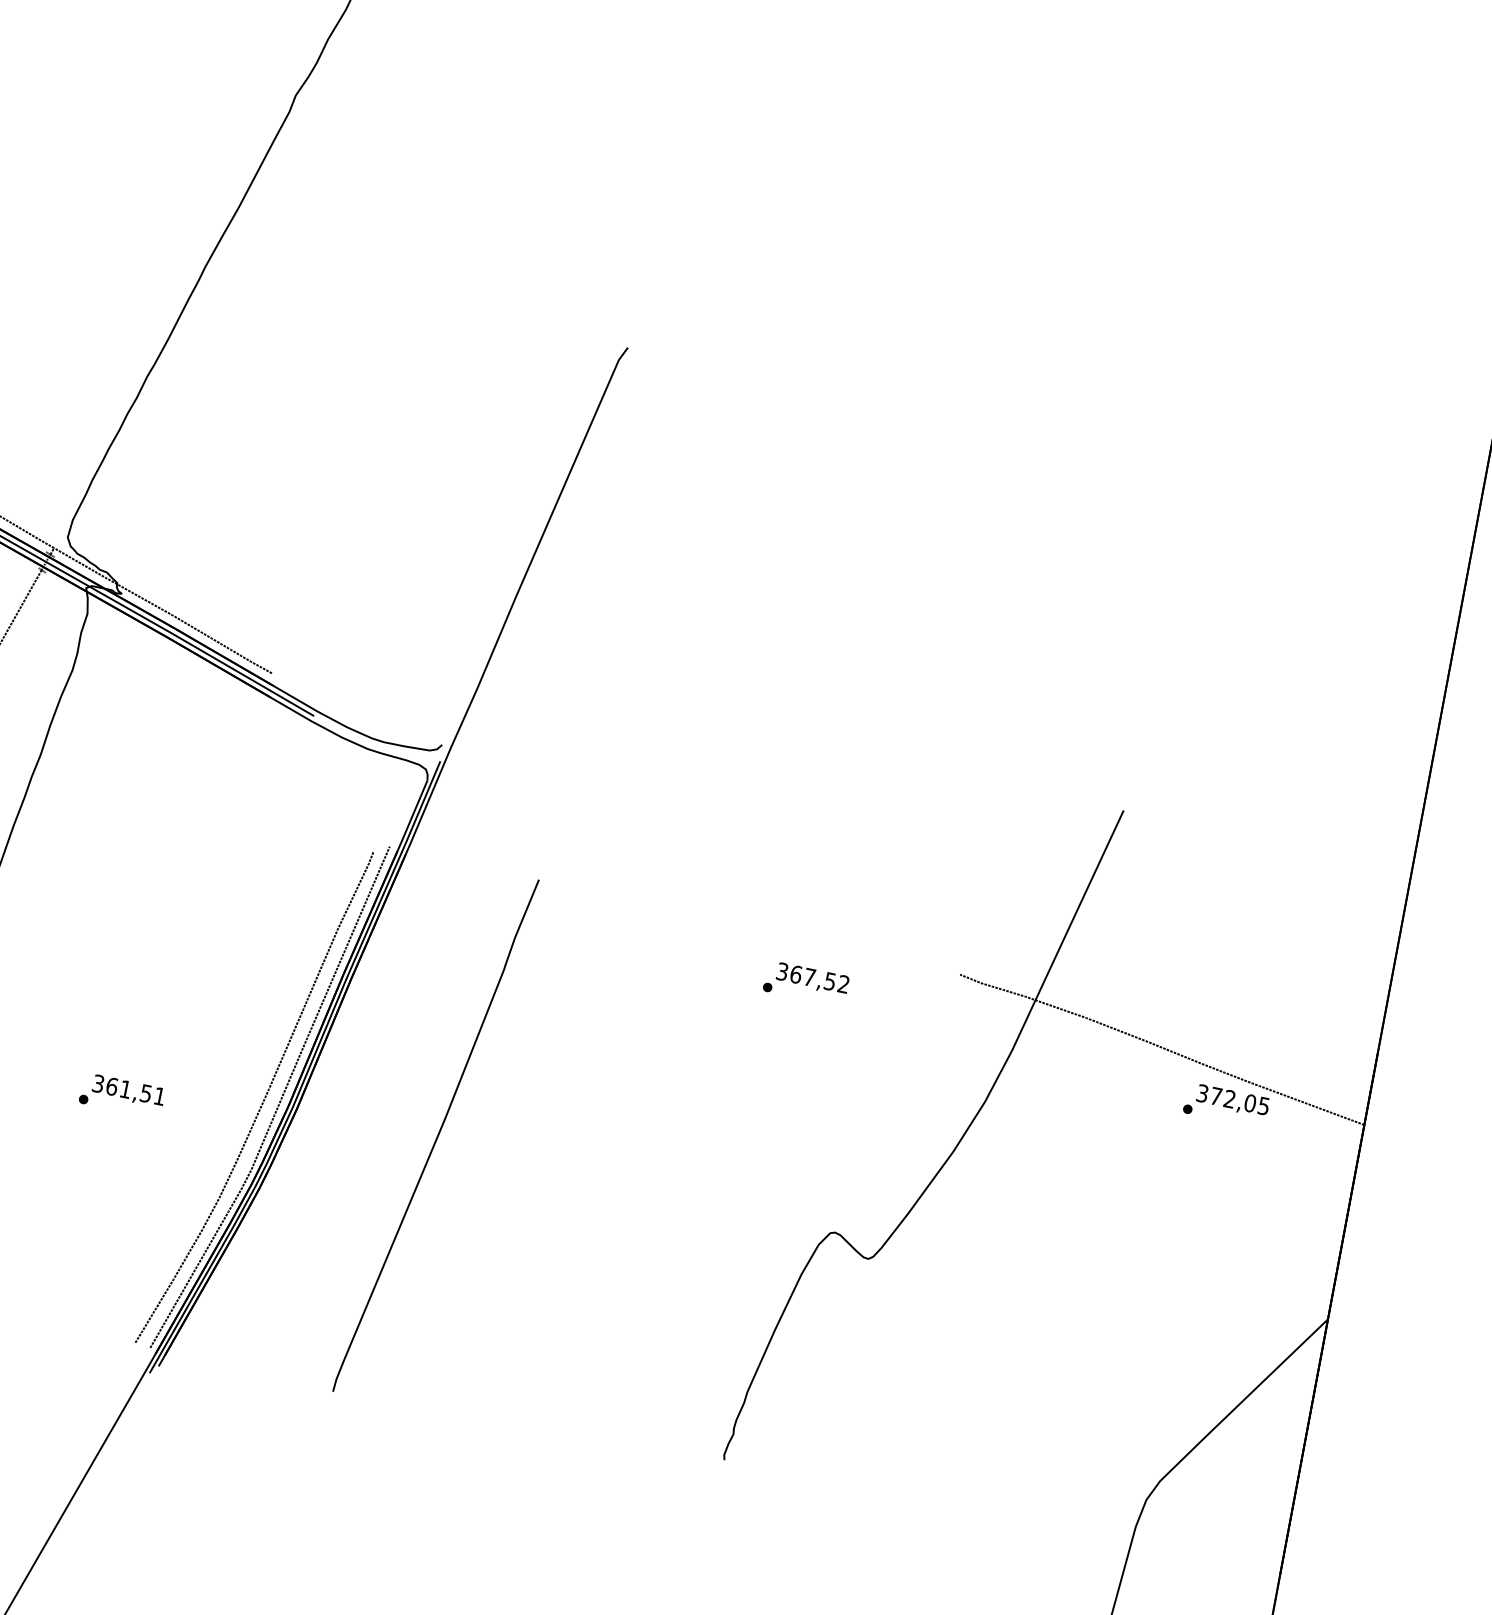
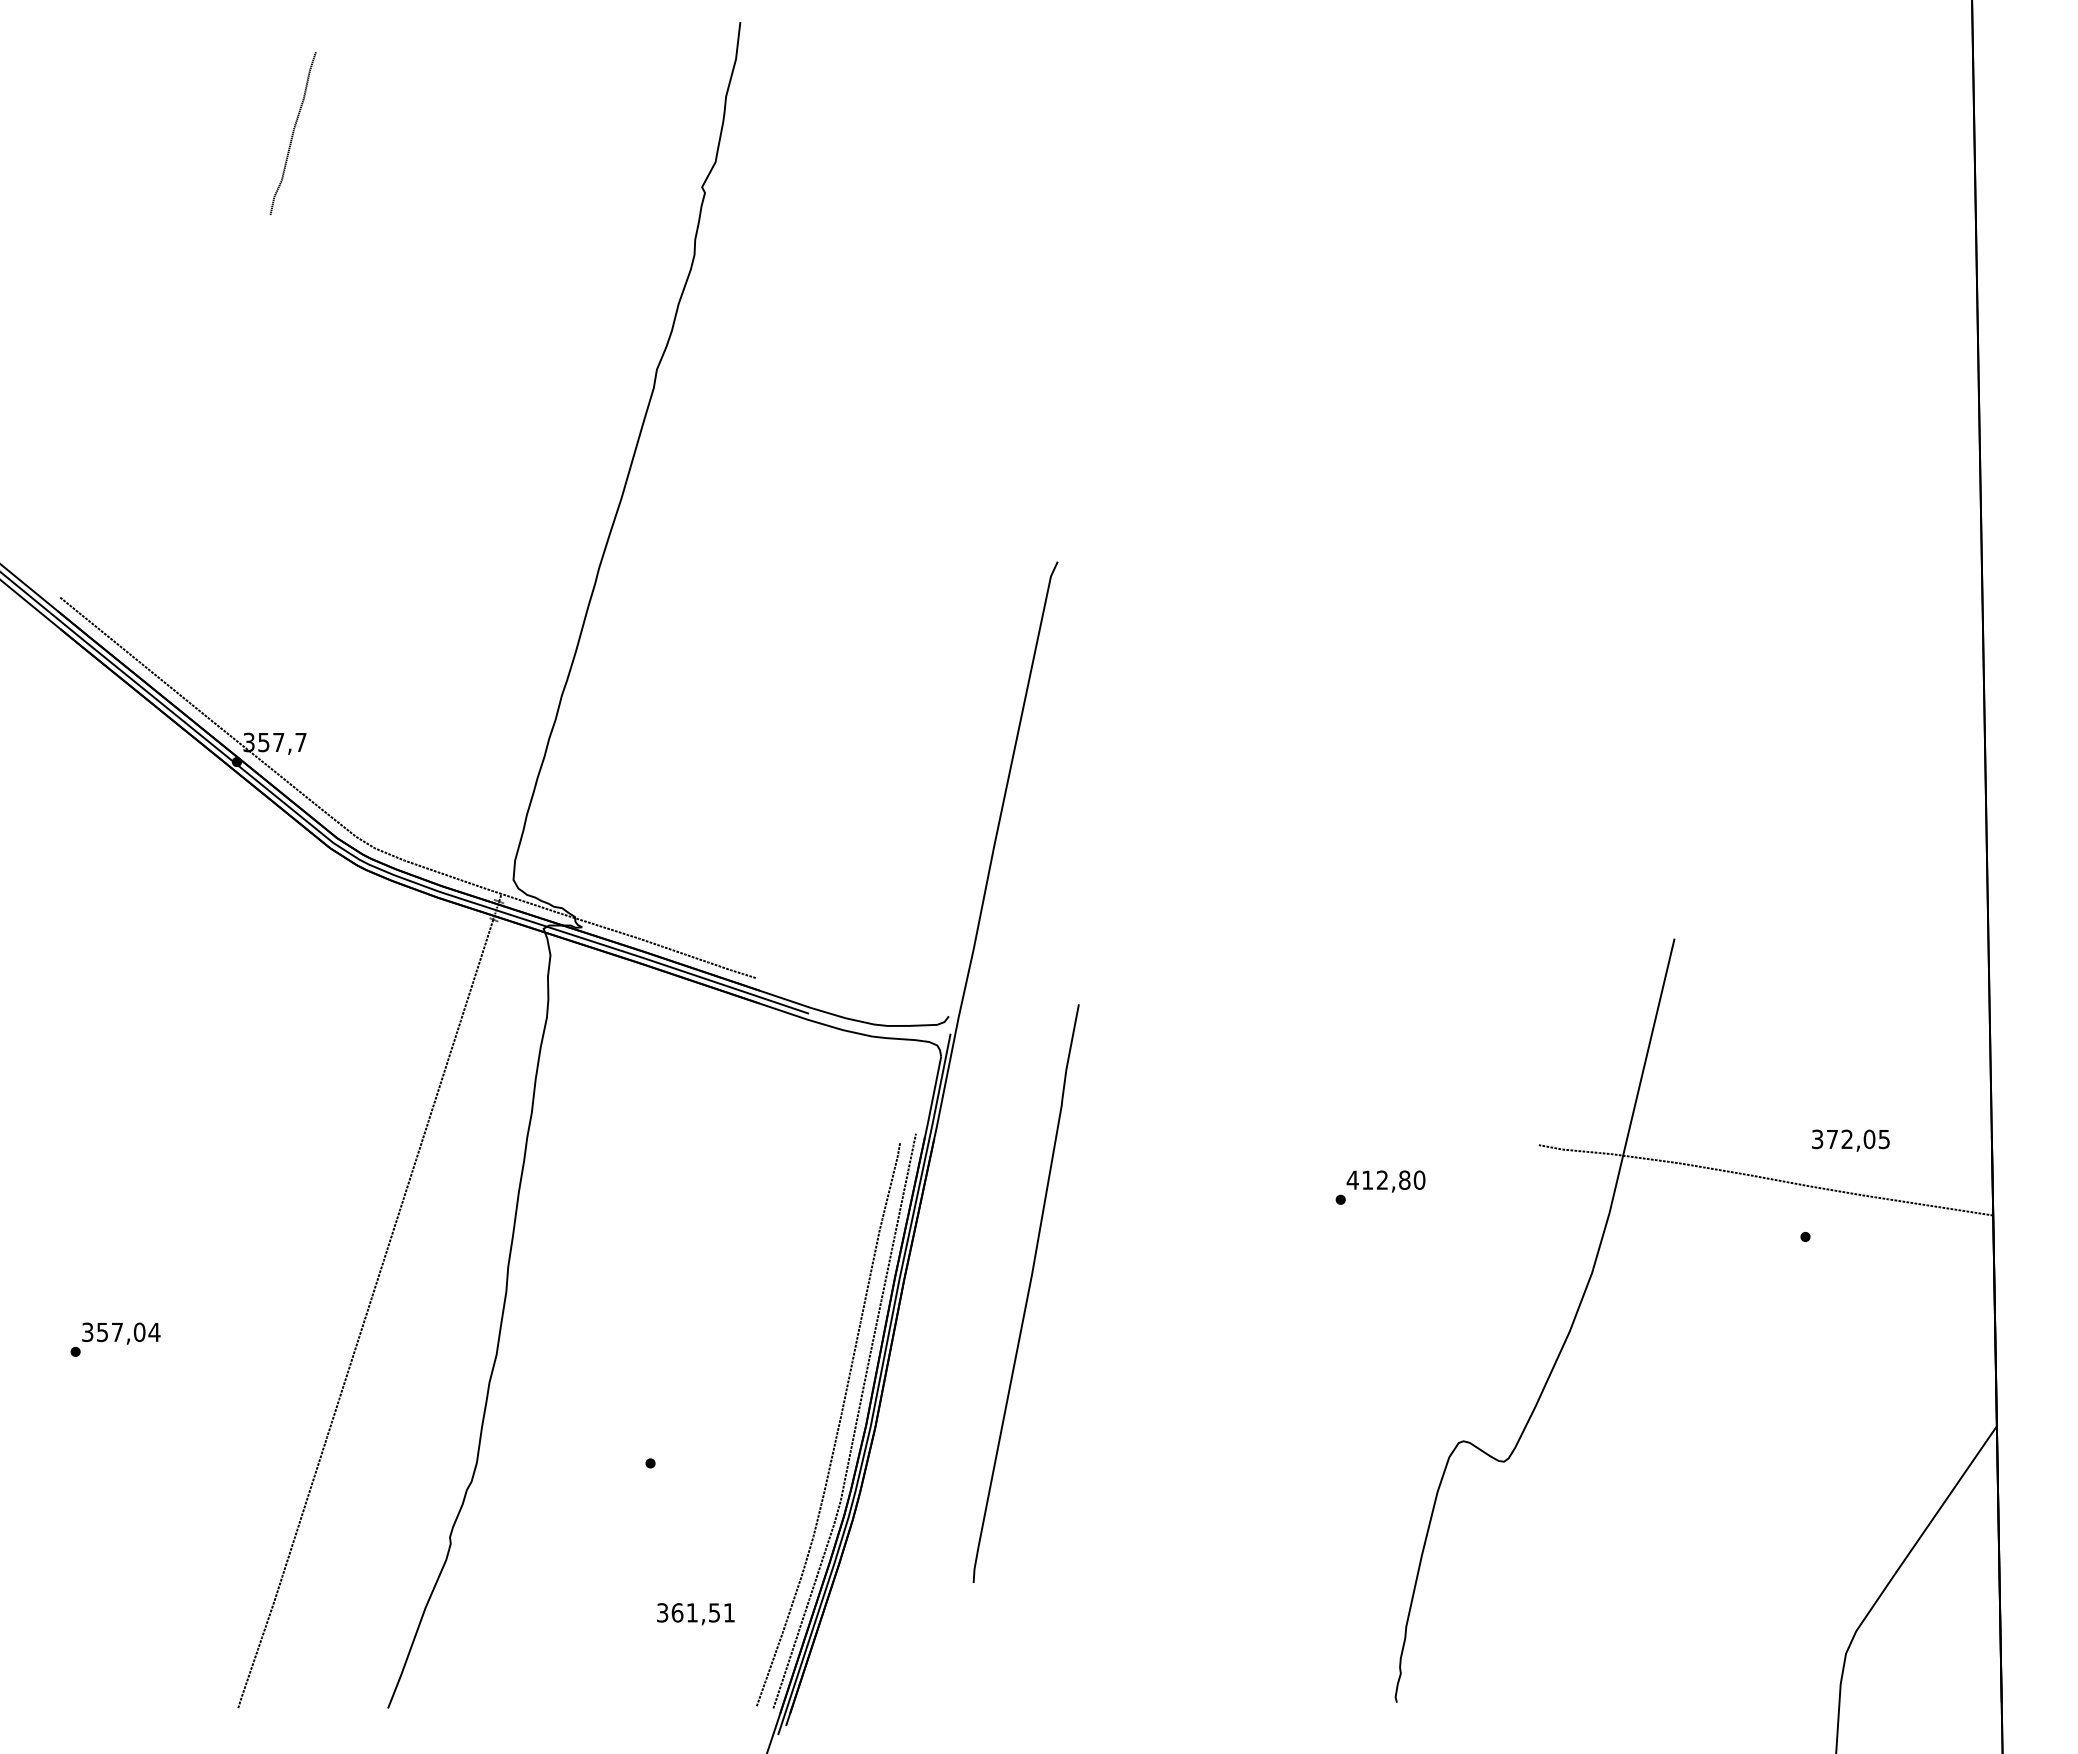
text: (812, 977) -> (1385, 1179), 367,52 -> 412,80
text: (128, 1091) -> (695, 1614), moved
text: (1232, 1100) -> (1850, 1140), moved
curve: (437, 1135) -> (1027, 1293), moved

